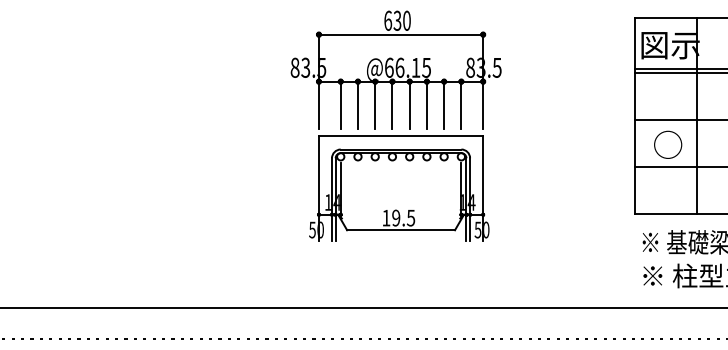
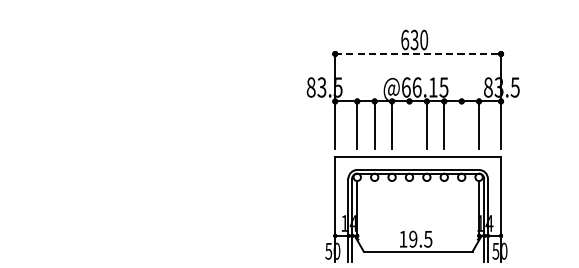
line: (401, 34) -> (418, 53), solid -> dashed
line: (392, 104) -> (409, 124), removed
line: (444, 104) -> (462, 124), removed

